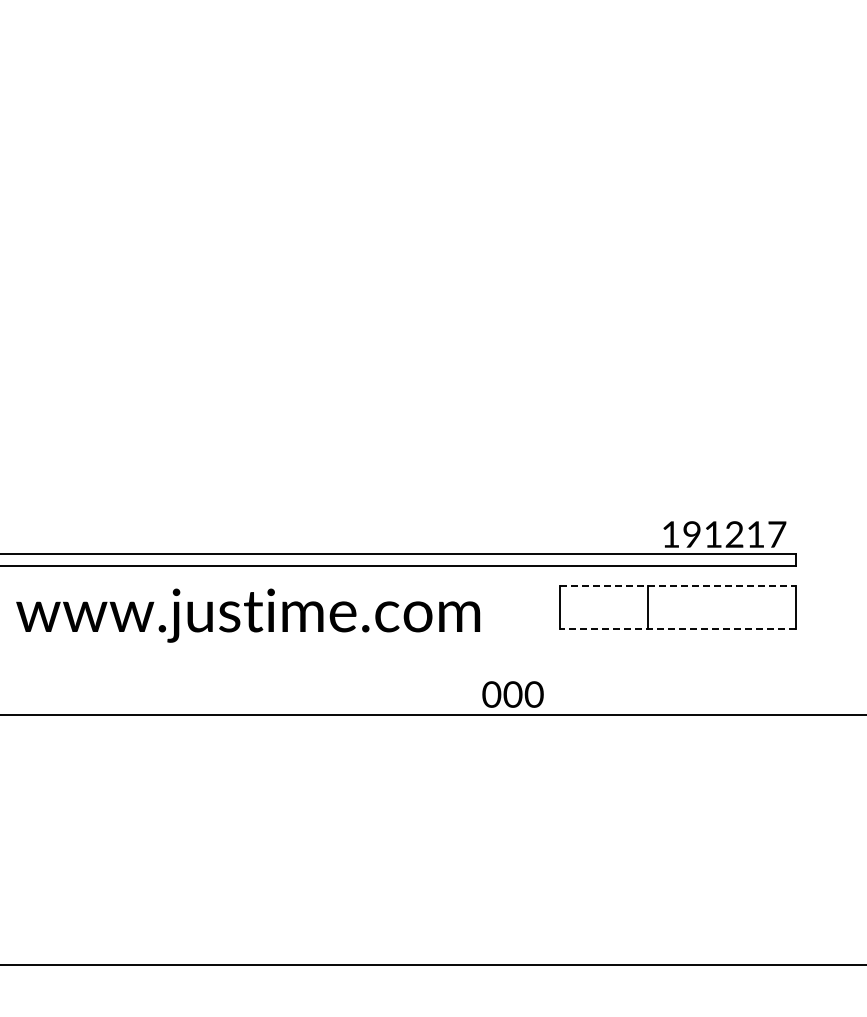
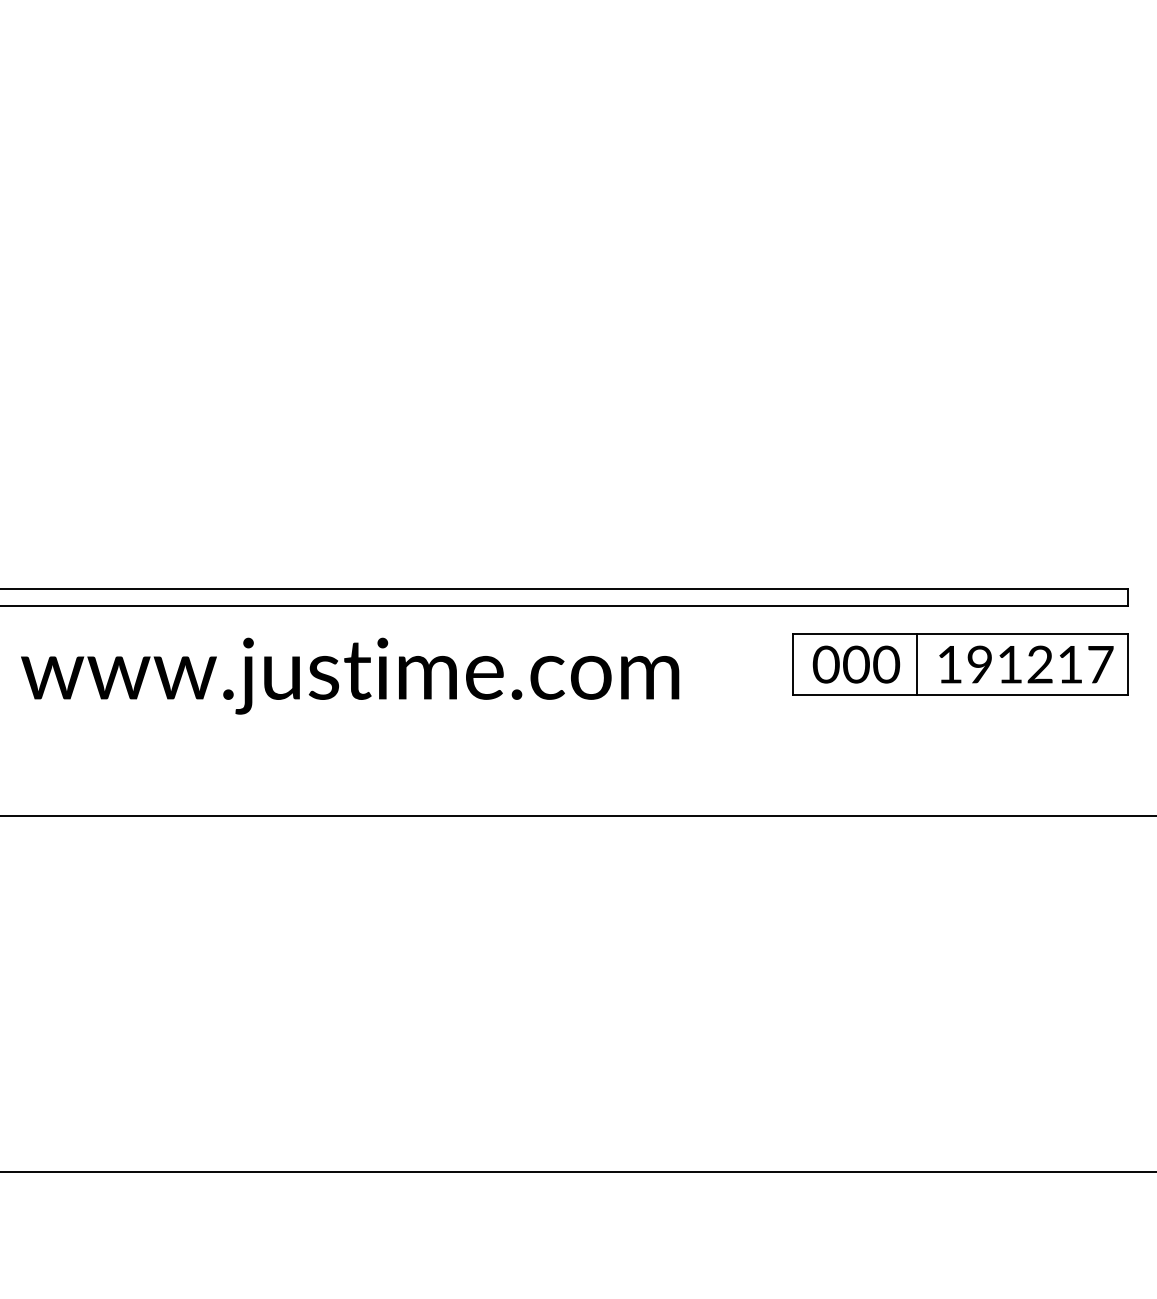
text: (724, 534) -> (1025, 664), moved
line: (678, 585) -> (960, 633), dashed -> solid
line: (677, 629) -> (959, 695), dashed -> solid
text: (512, 694) -> (855, 664), moved

